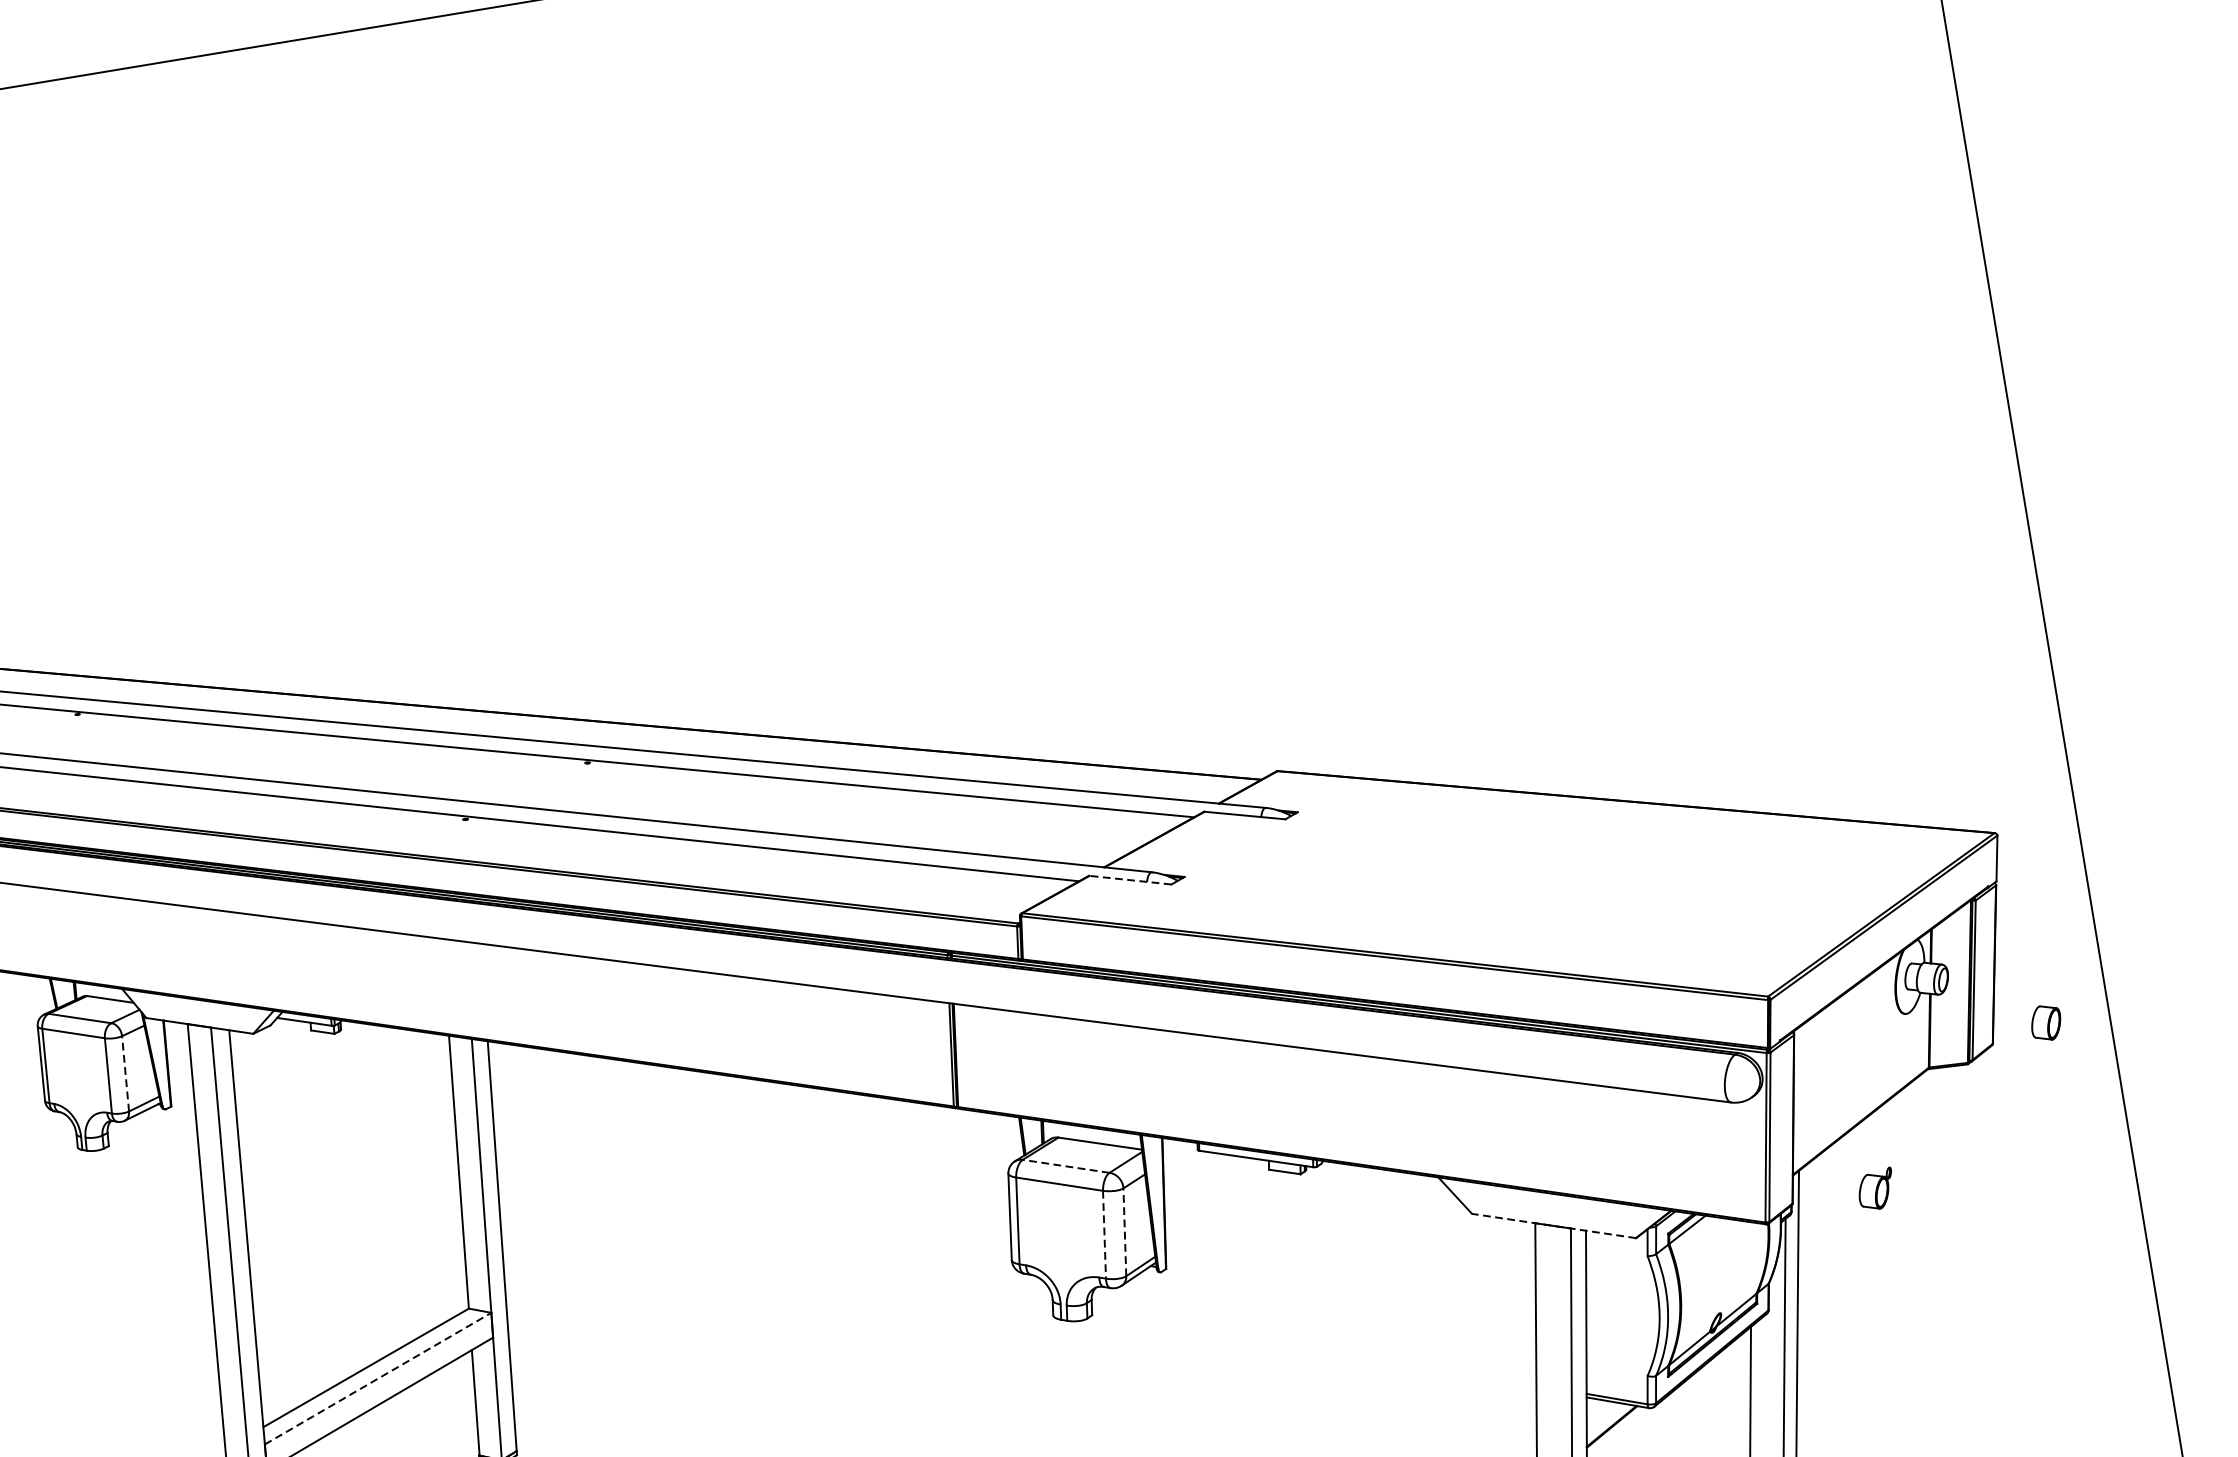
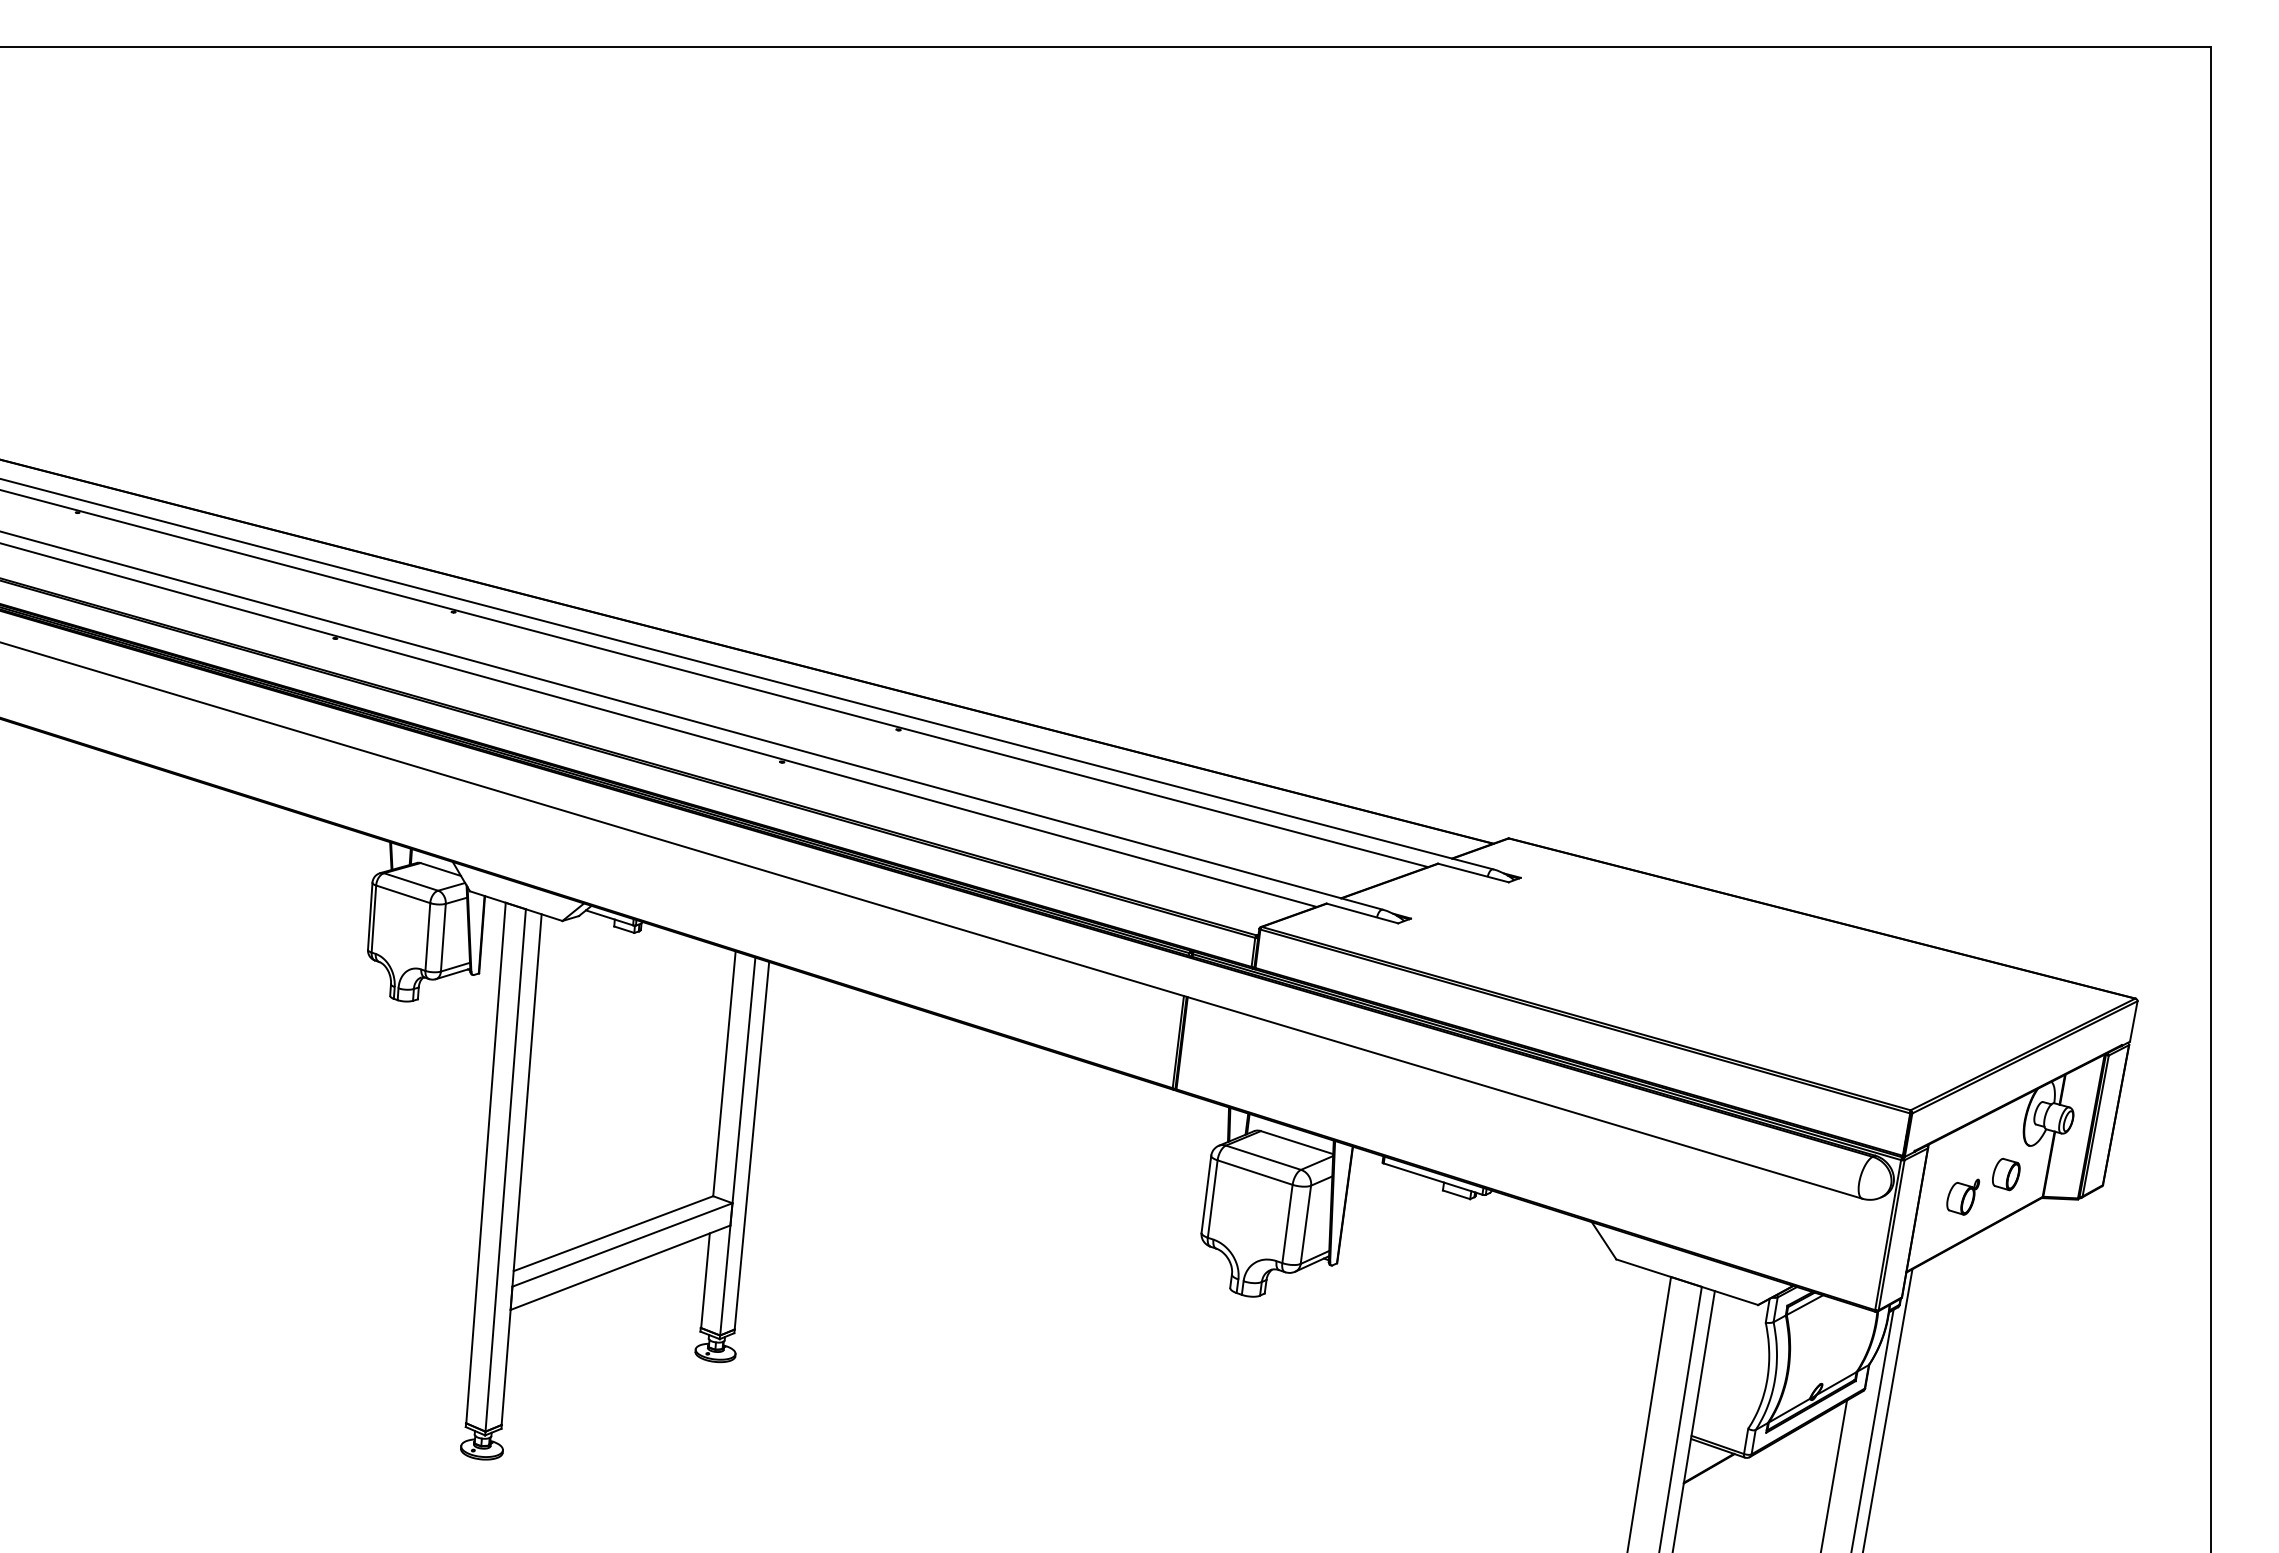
line: (1130, 880) -> (1362, 913), dashed -> solid
part: (2046, 1022) -> (2006, 1174), moved
line: (125, 1073) -> (443, 937), dashed -> solid
line: (1066, 1166) -> (1263, 1157), dashed -> solid
part: (1876, 1188) -> (1963, 1196), moved
line: (1553, 1226) -> (1686, 1282), dashed -> solid
line: (1124, 1232) -> (1305, 1224), dashed -> solid
line: (1104, 1235) -> (1287, 1224), dashed -> solid
line: (378, 1378) -> (622, 1244), dashed -> solid

